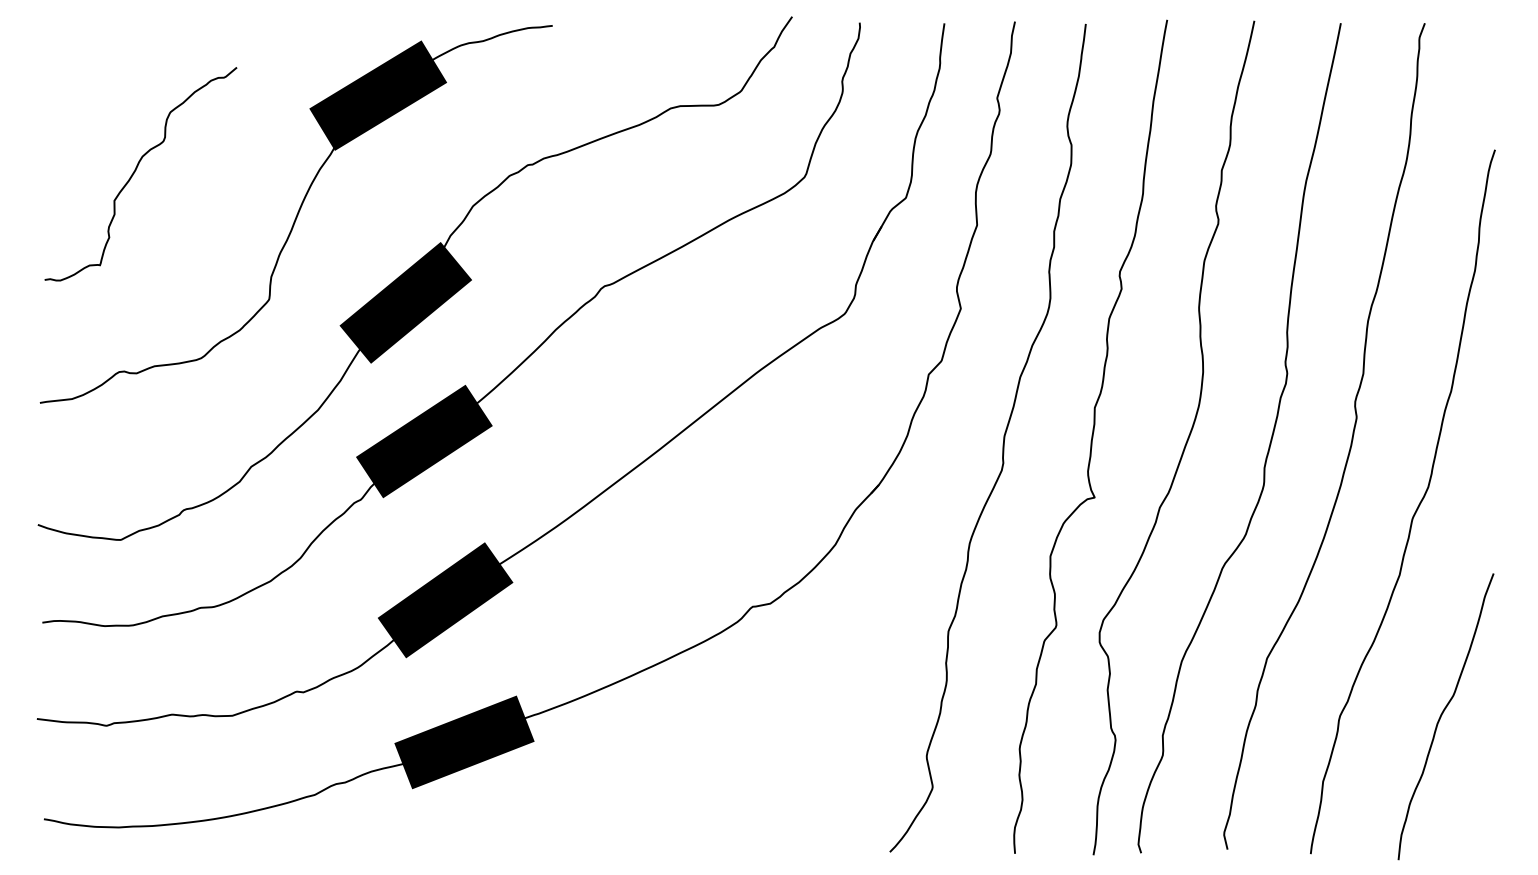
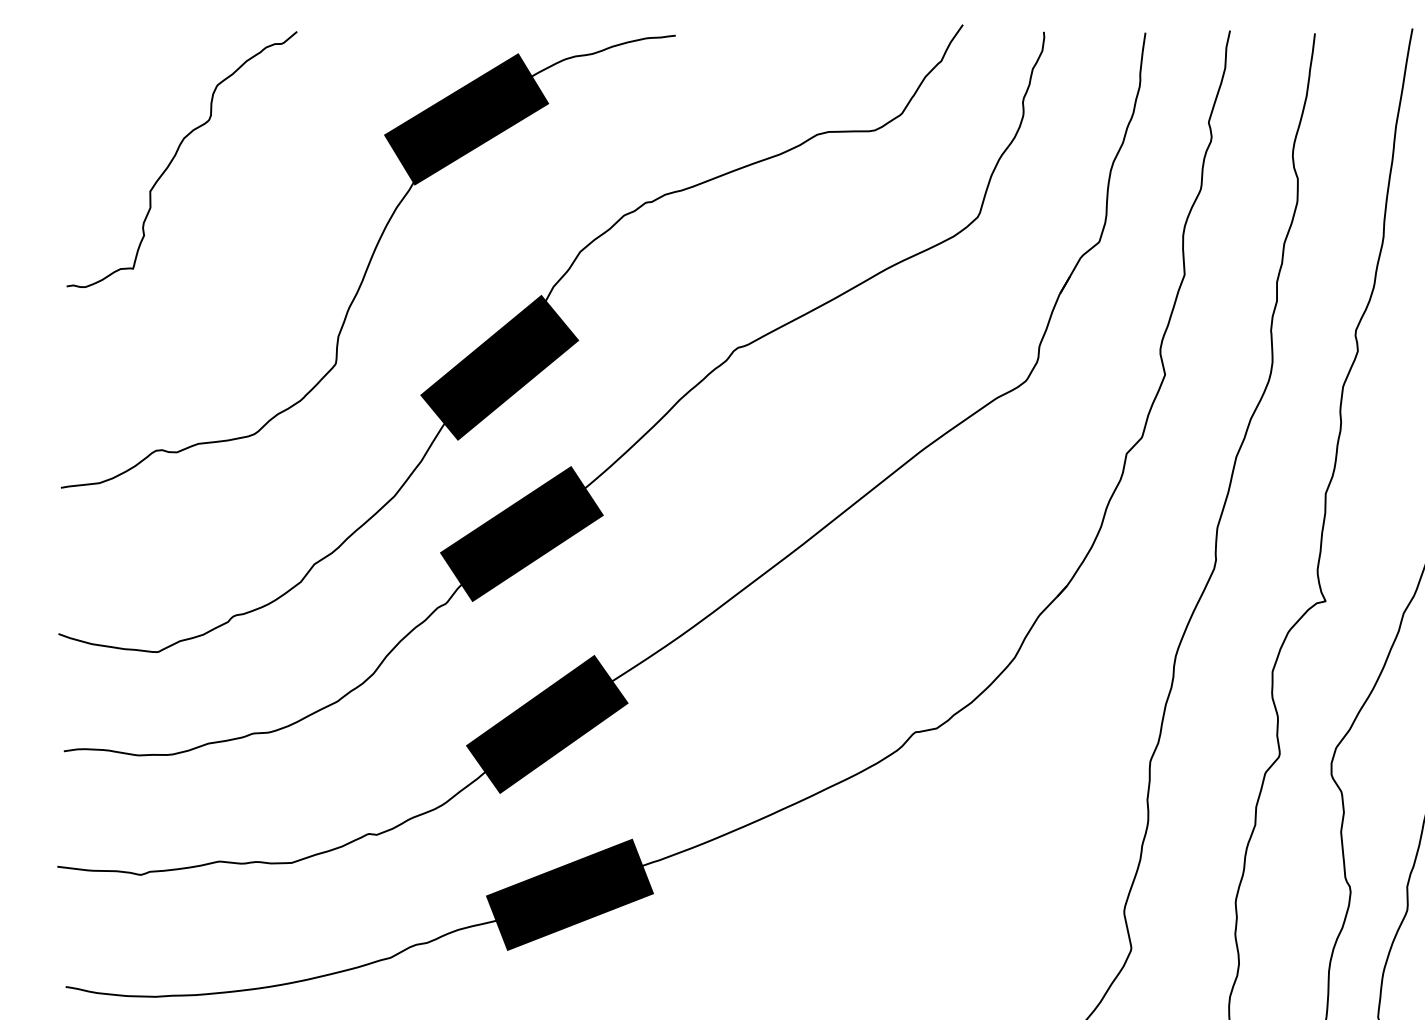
curve: (135, 172) -> (175, 157), moved

